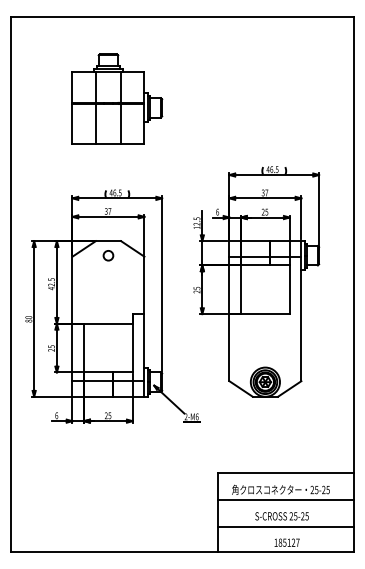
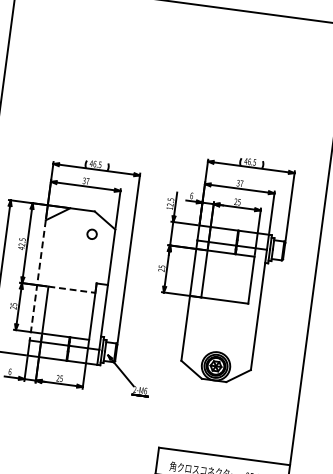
part: (117, 98) -> (109, 73), removed
circle: (108, 255) -> (92, 234), moved
line: (72, 319) -> (37, 280), solid -> dashed
line: (108, 323) -> (72, 289), solid -> dashed

